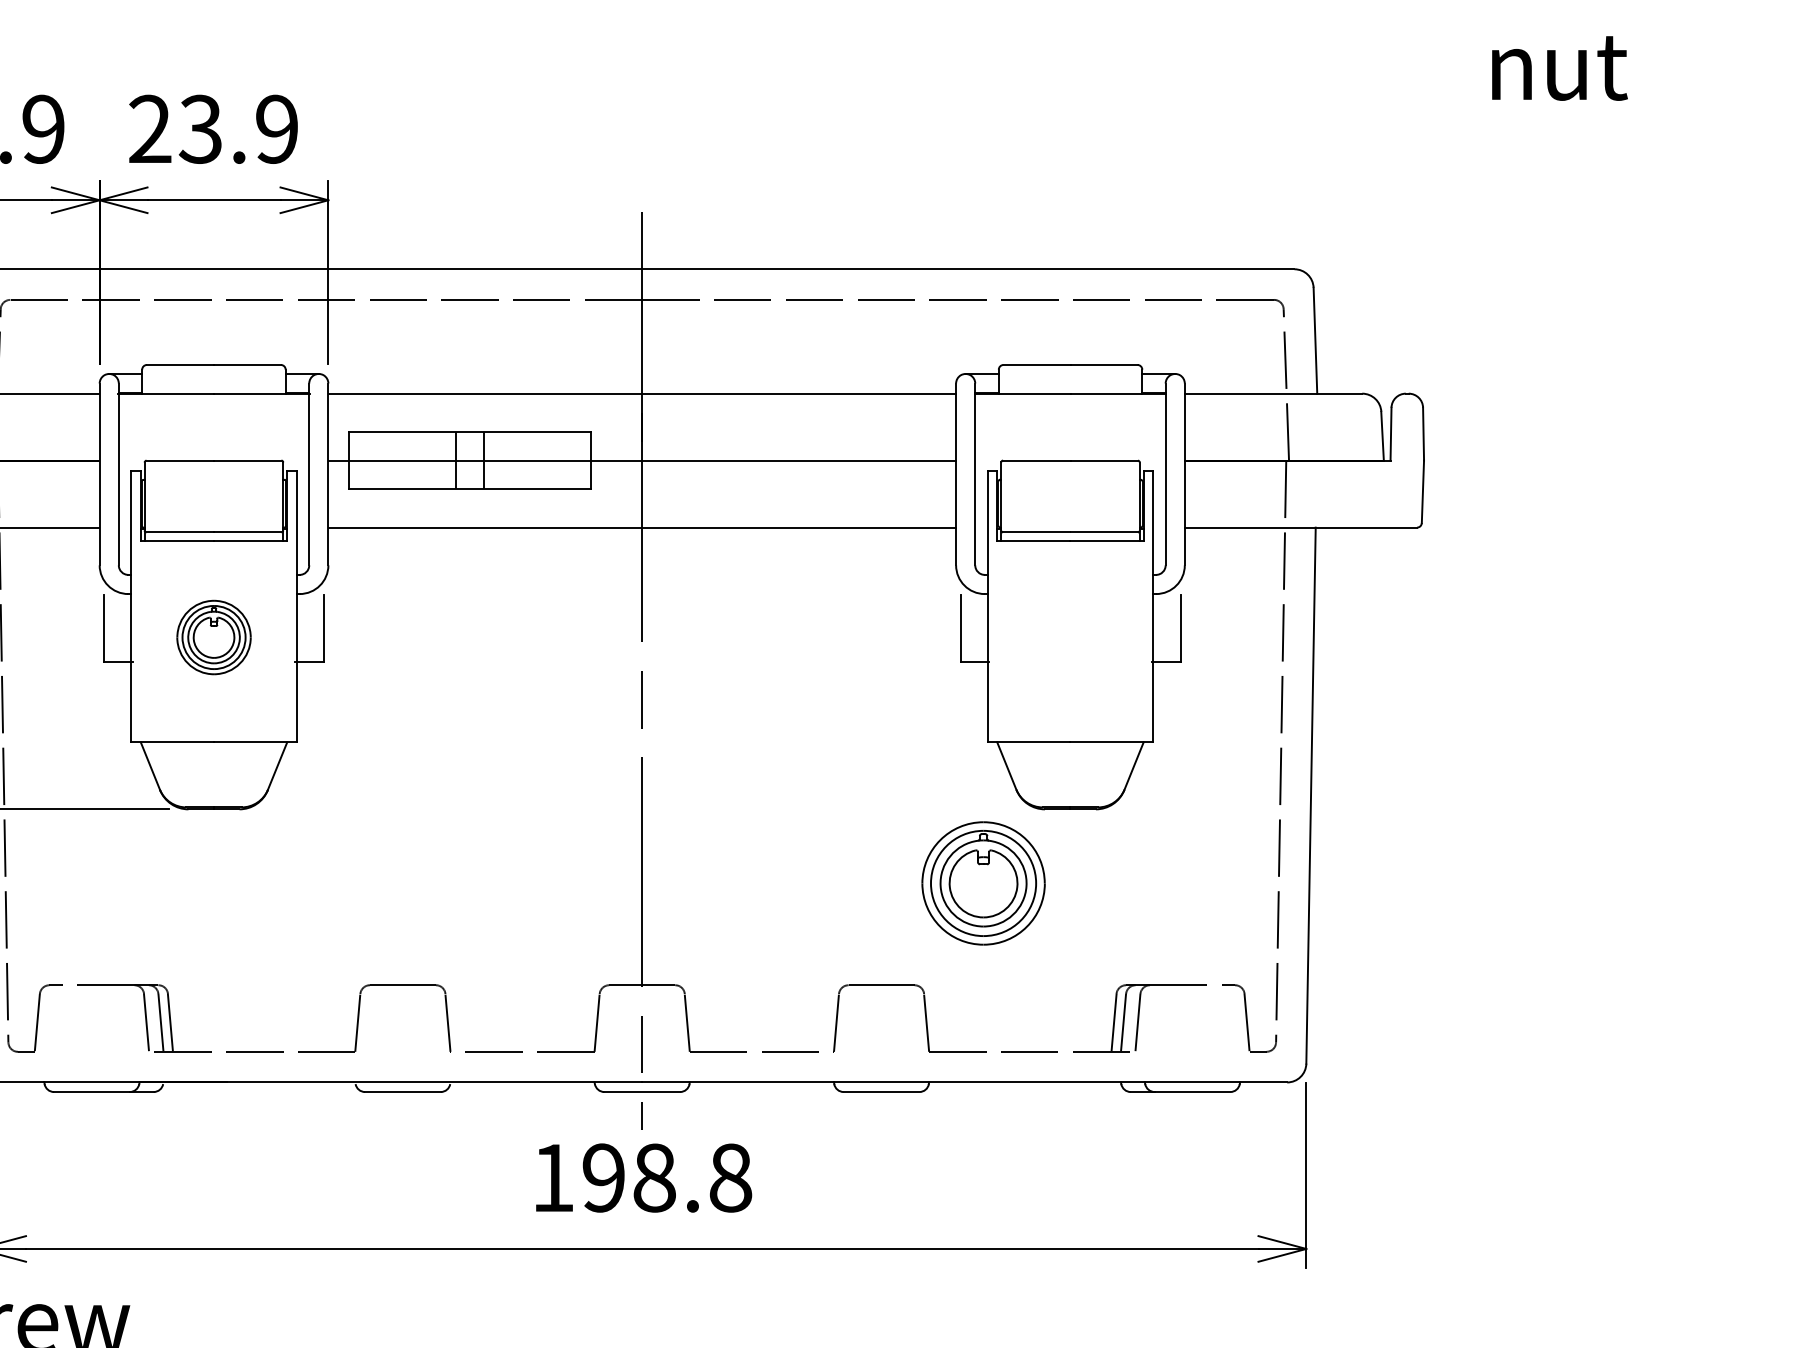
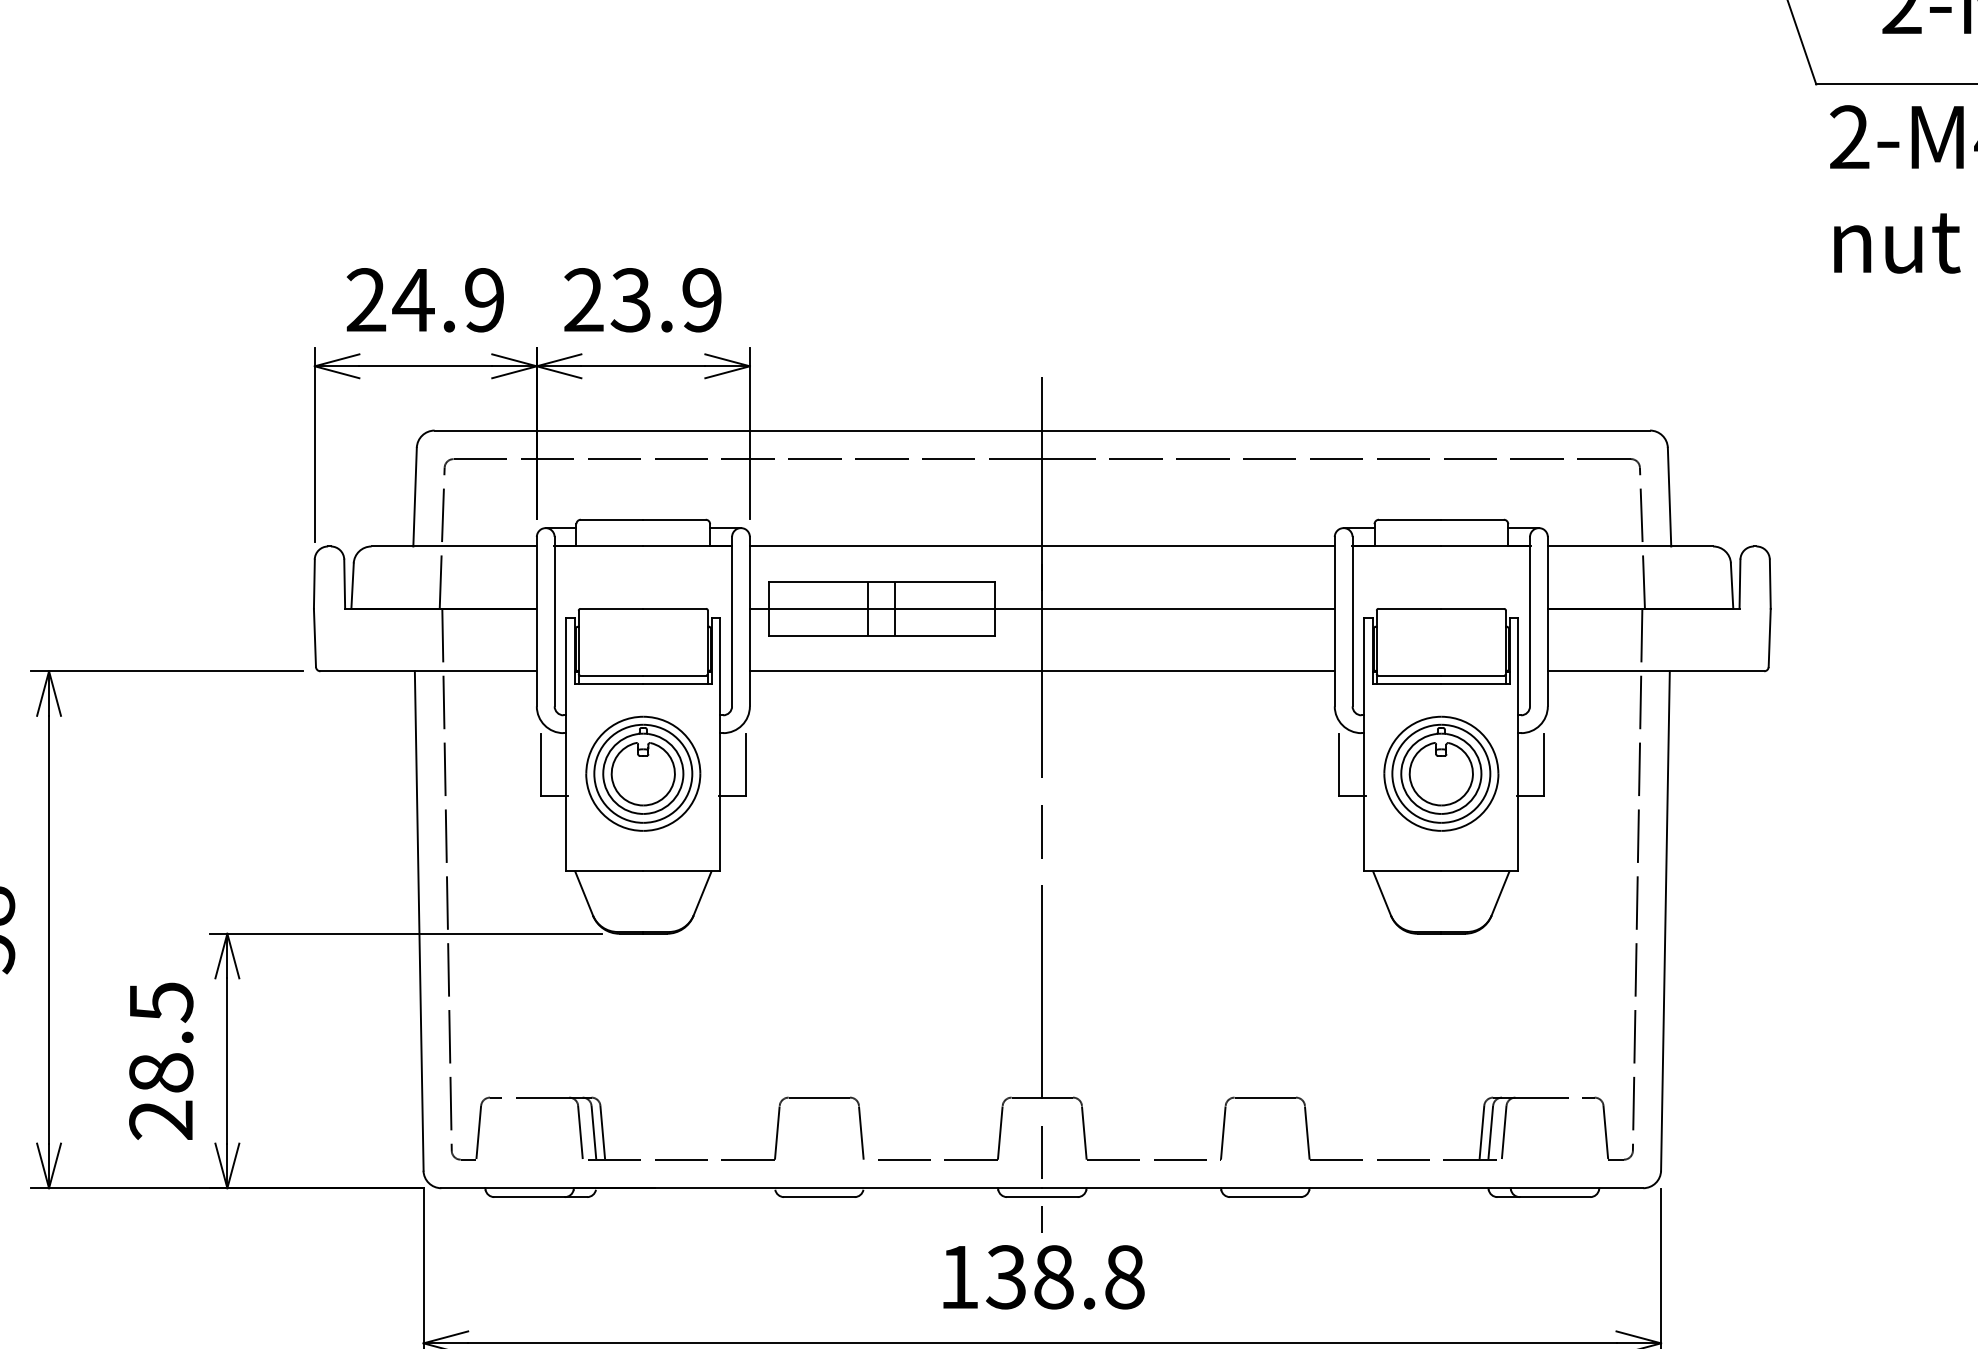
part: (214, 637) -> (643, 773), size x1.67
part: (983, 883) -> (1441, 773), moved
text: (602, 1178) -> (1005, 1277), 198.8 -> 138.8

